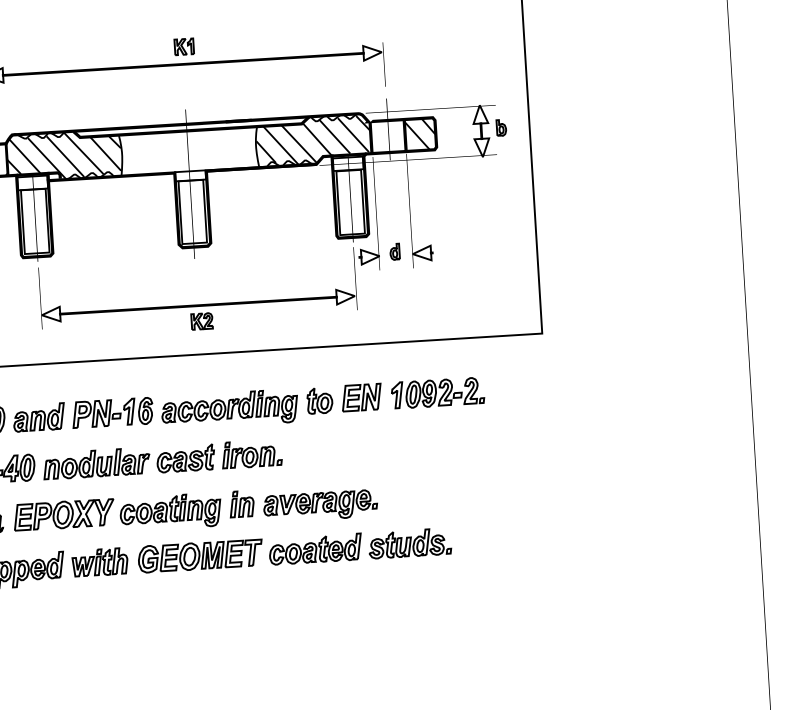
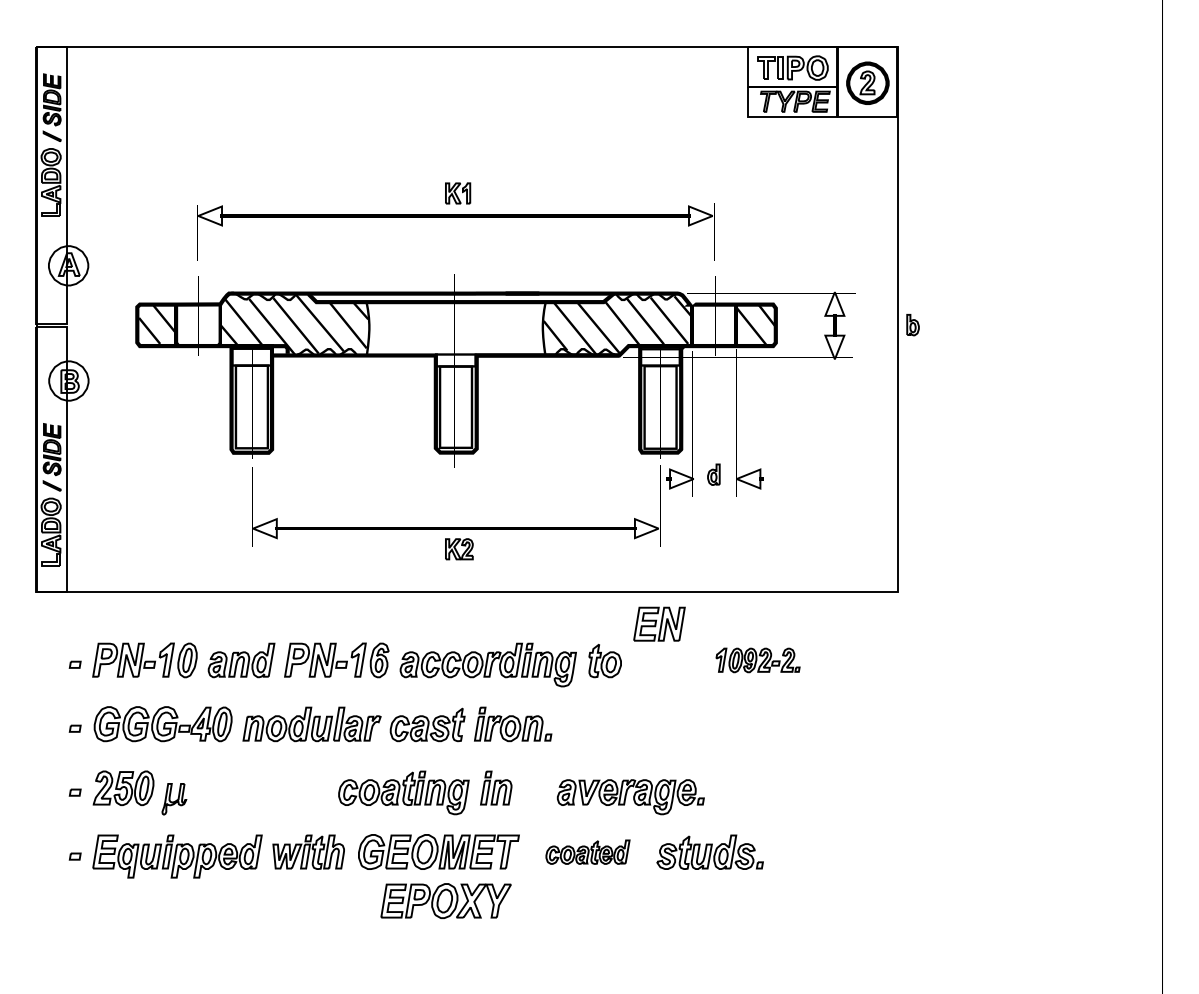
part: (501, 128) -> (912, 325), moved
part: (437, 393) -> (757, 660), size x0.7
part: (361, 397) -> (659, 623), moved
part: (320, 506) -> (630, 797), moved
part: (63, 514) -> (445, 900), moved
part: (315, 548) -> (587, 851), size x0.7

